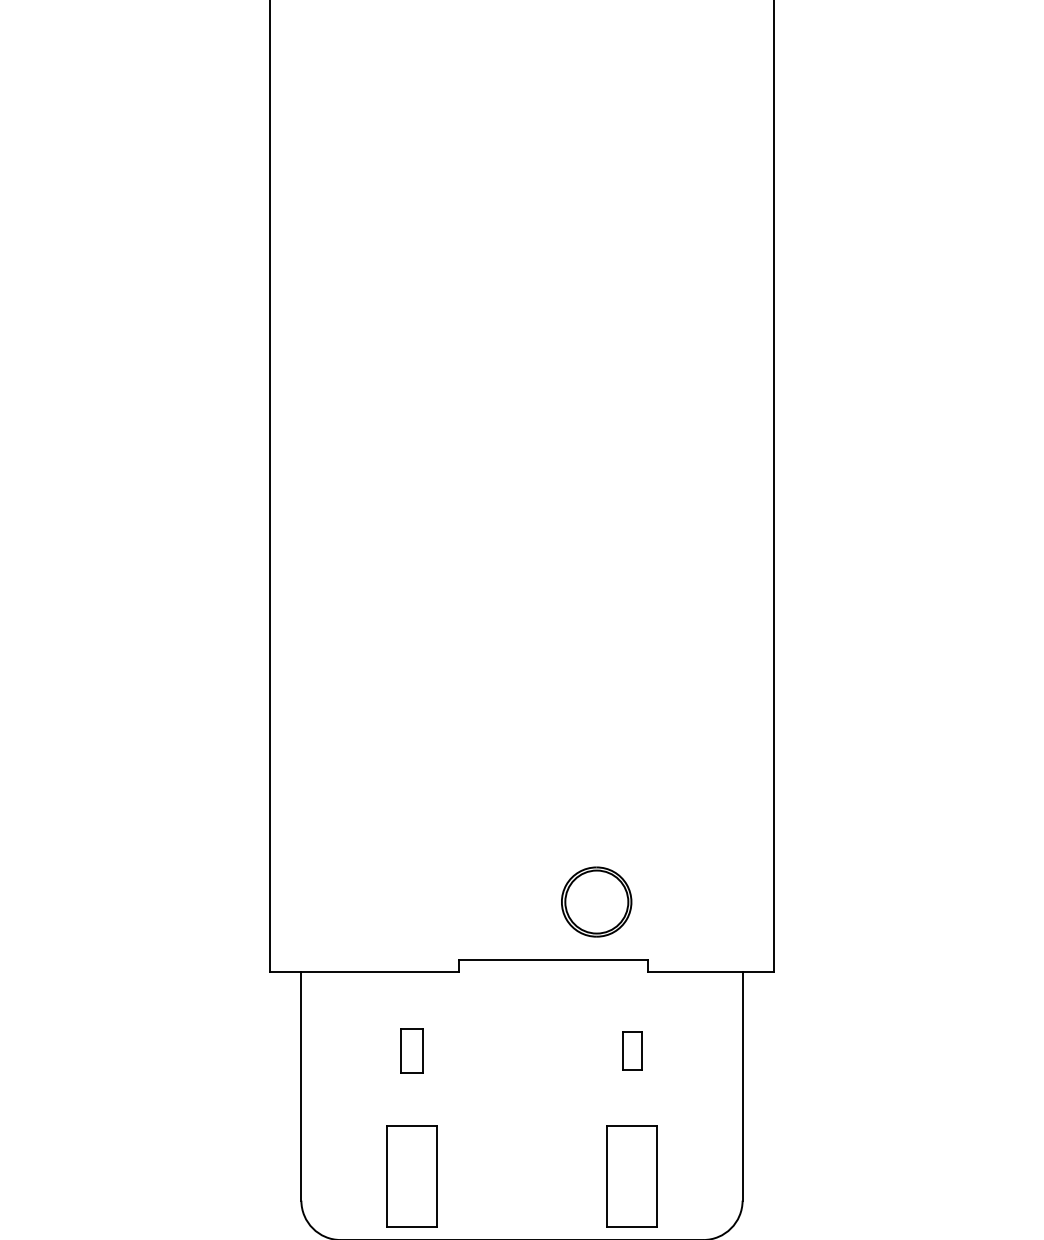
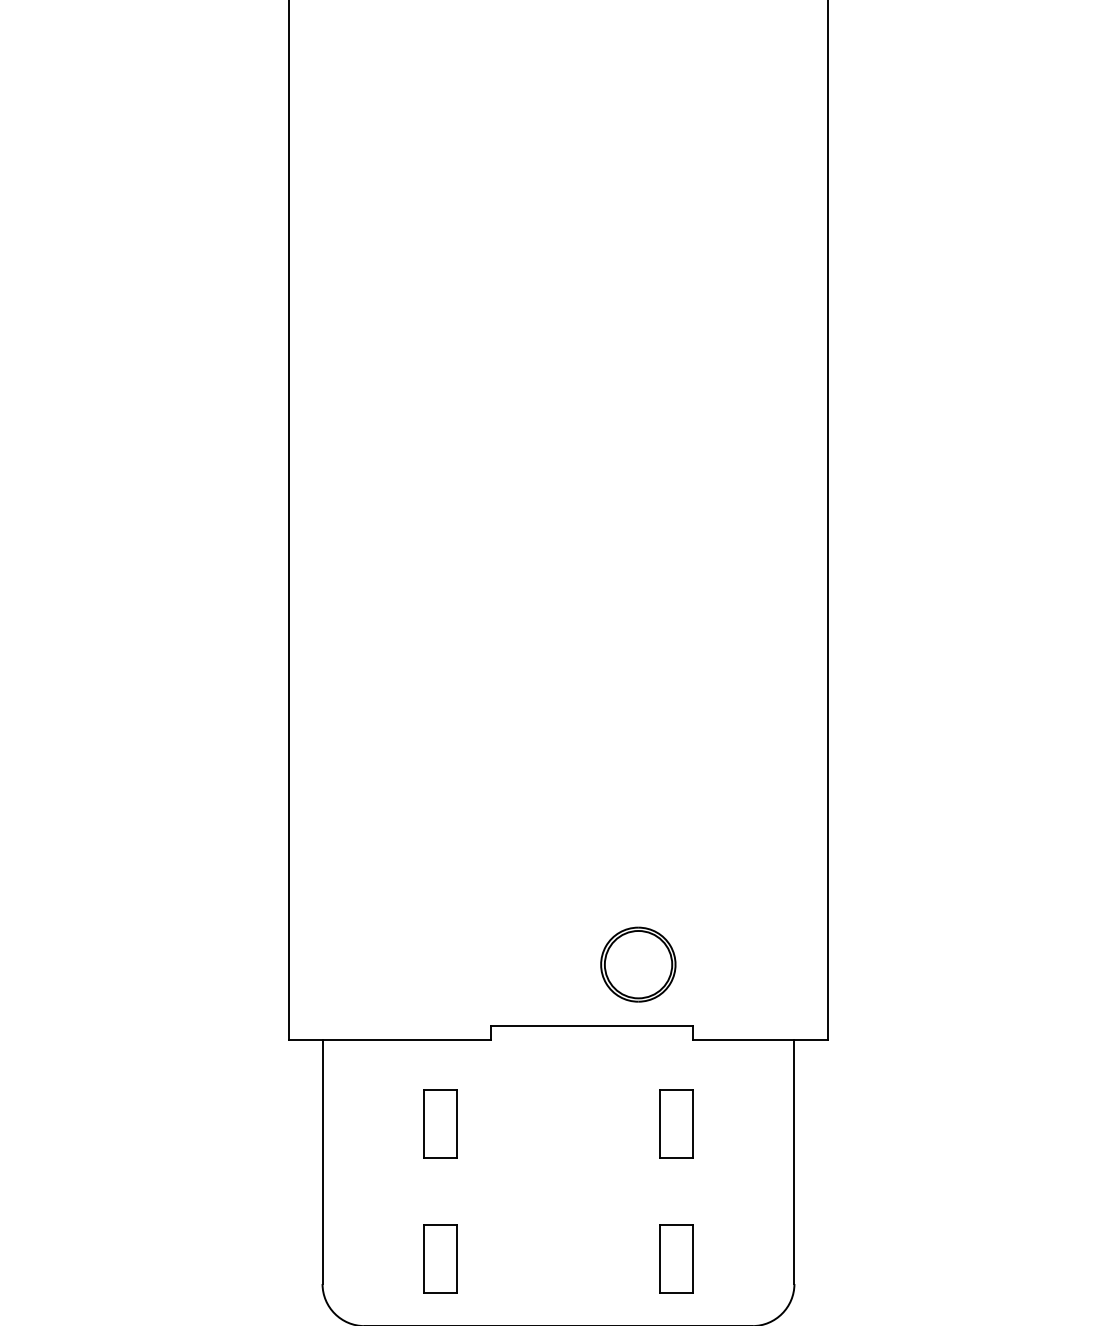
part: (411, 1050) -> (440, 1123), size x1.43
part: (632, 1050) -> (676, 1123), size x1.67
part: (411, 1177) -> (440, 1259), size x0.62
part: (632, 1177) -> (676, 1259), size x0.62

